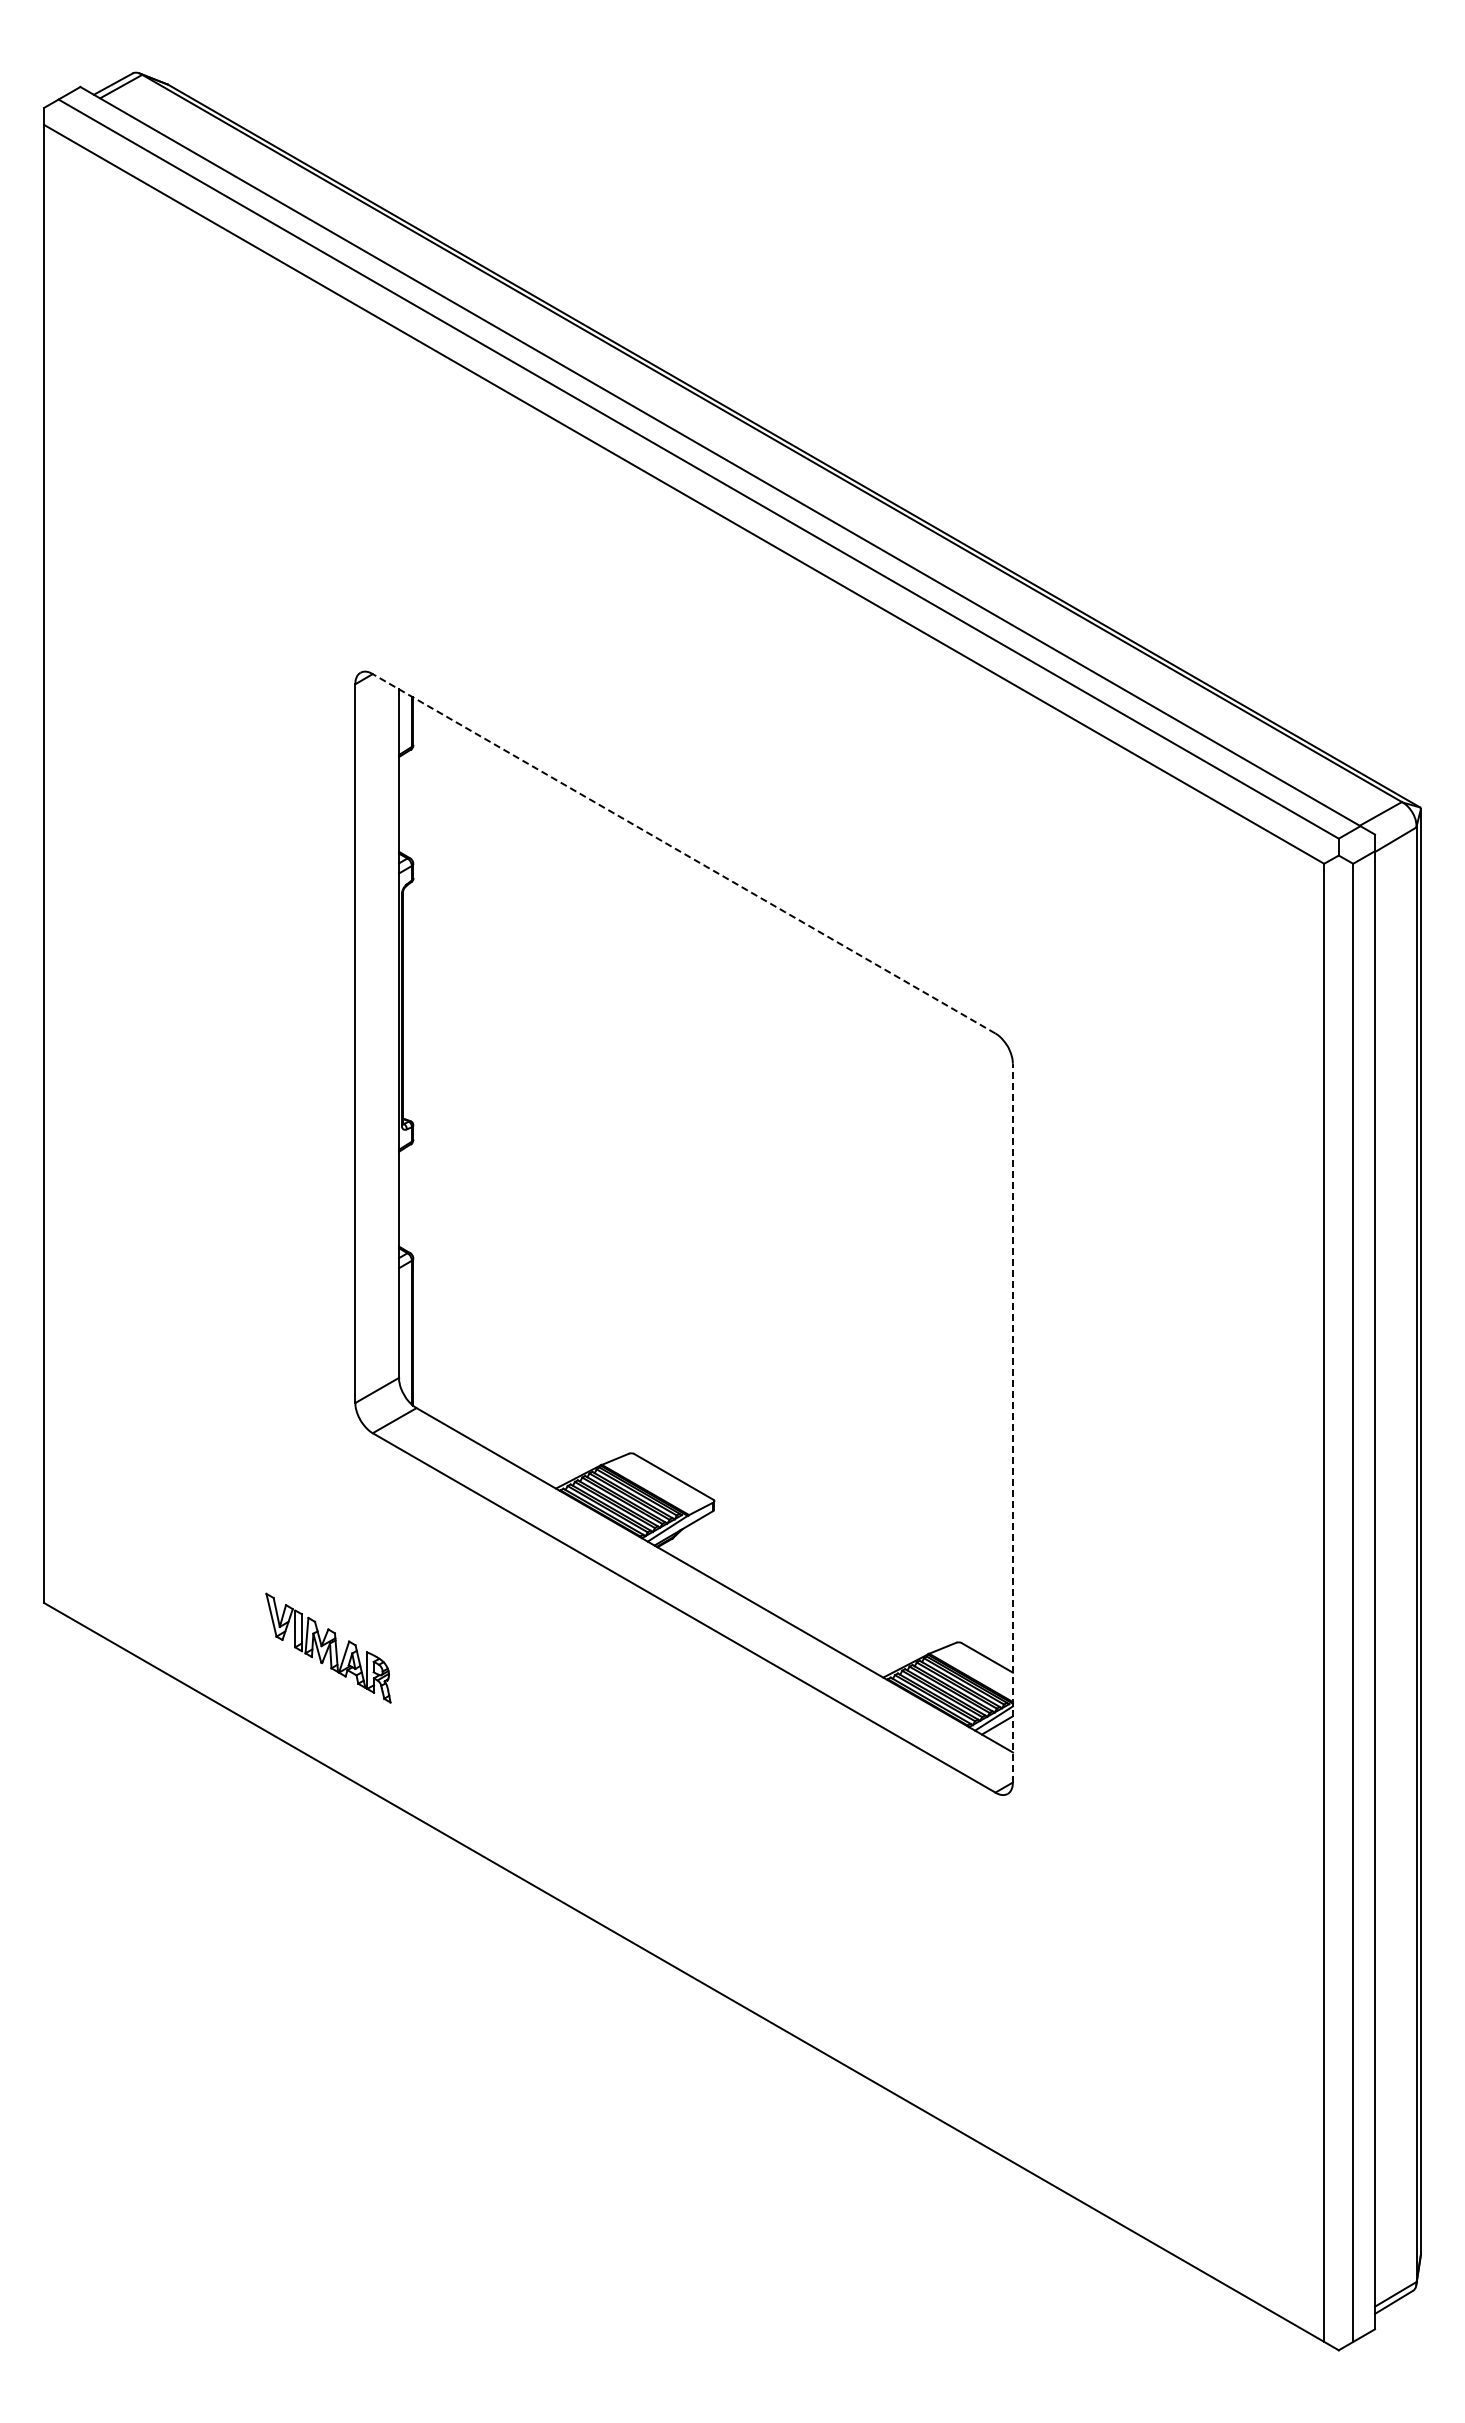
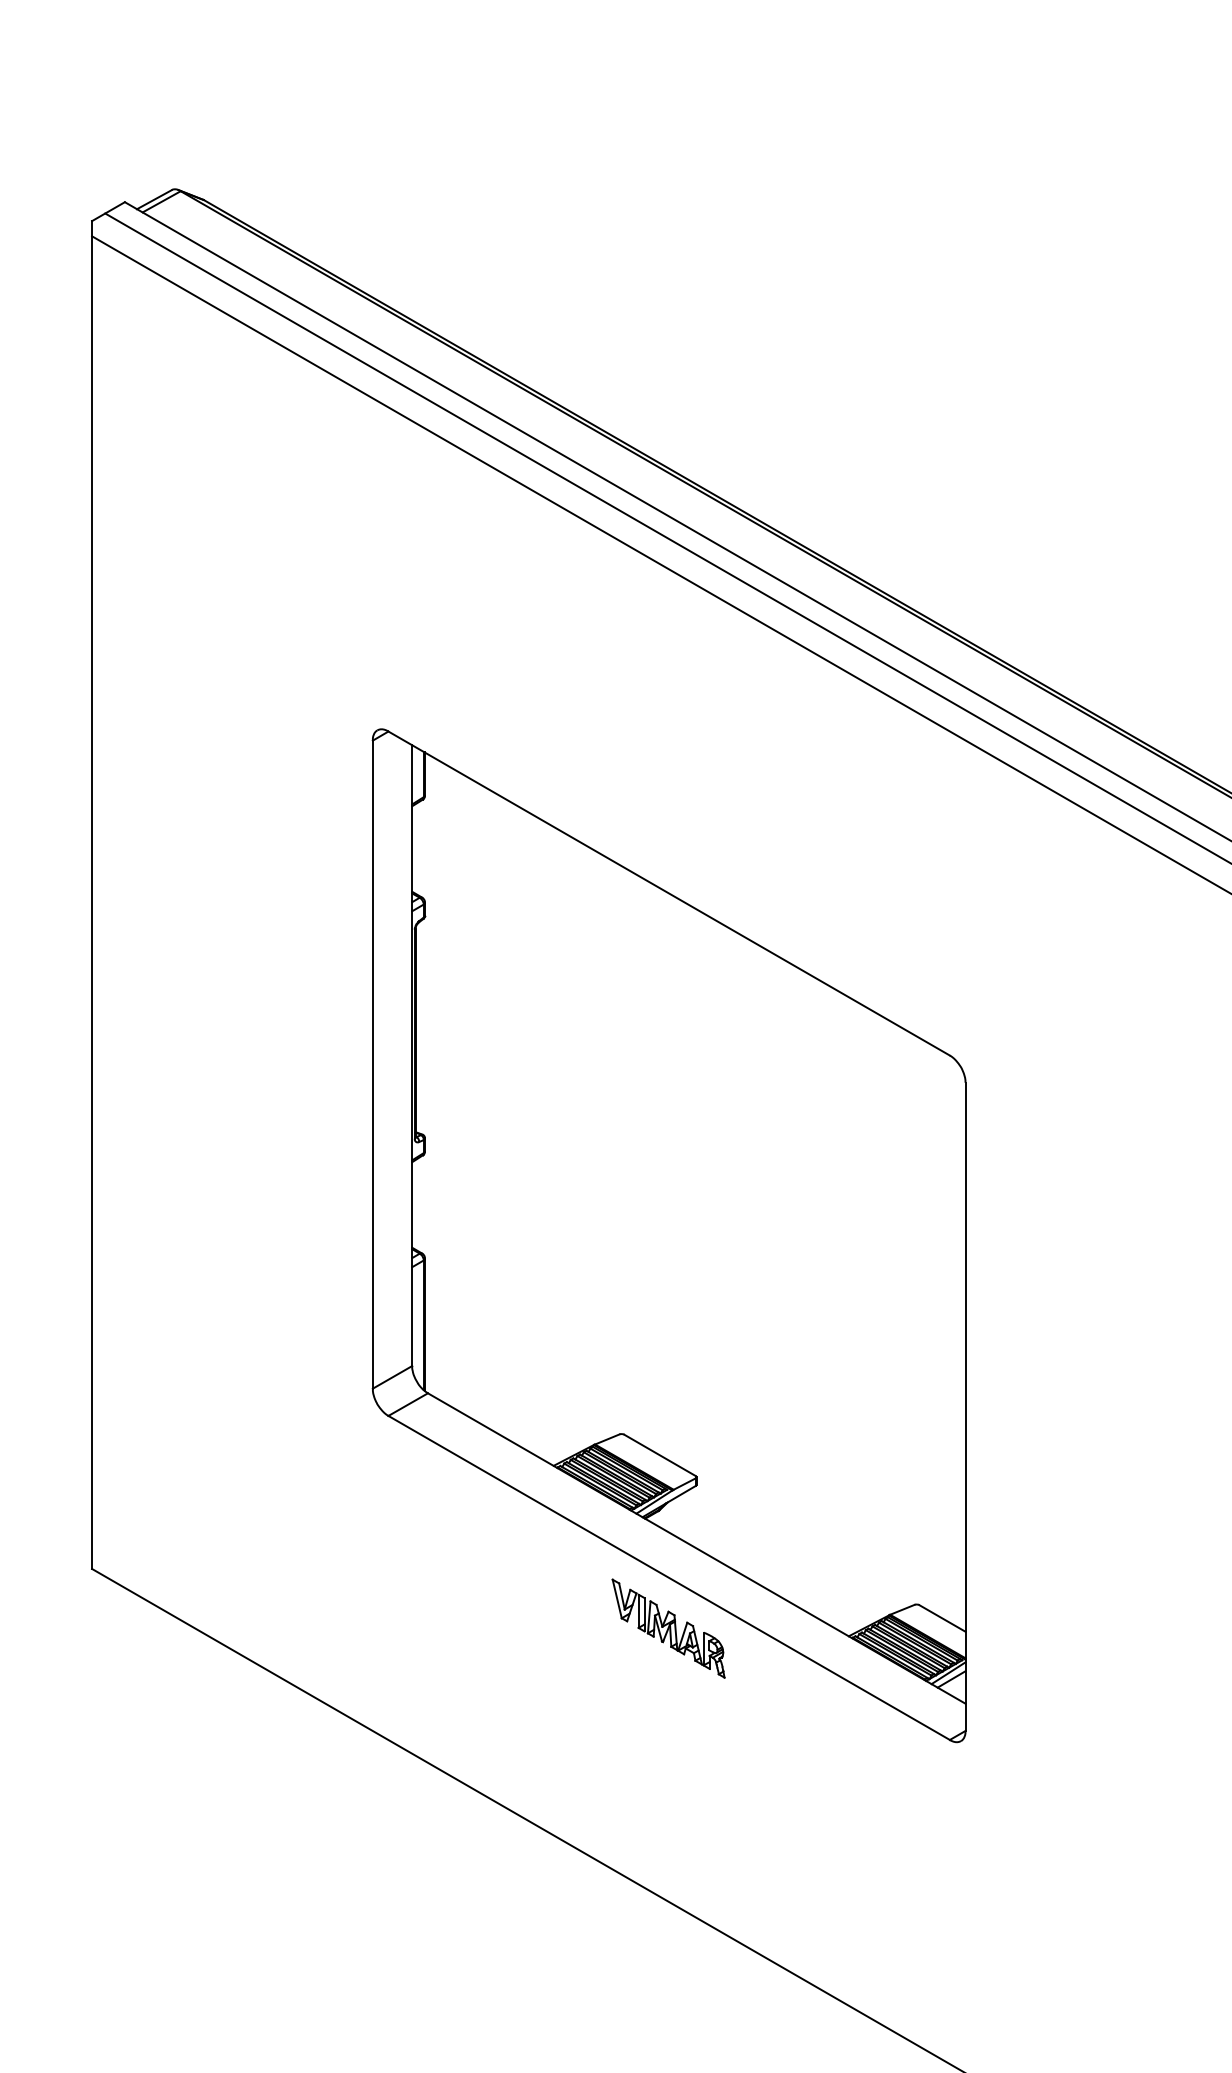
line: (683, 853) -> (668, 893), dashed -> solid
line: (1012, 1422) -> (965, 1406), dashed -> solid
part: (328, 1647) -> (668, 1628), moved

